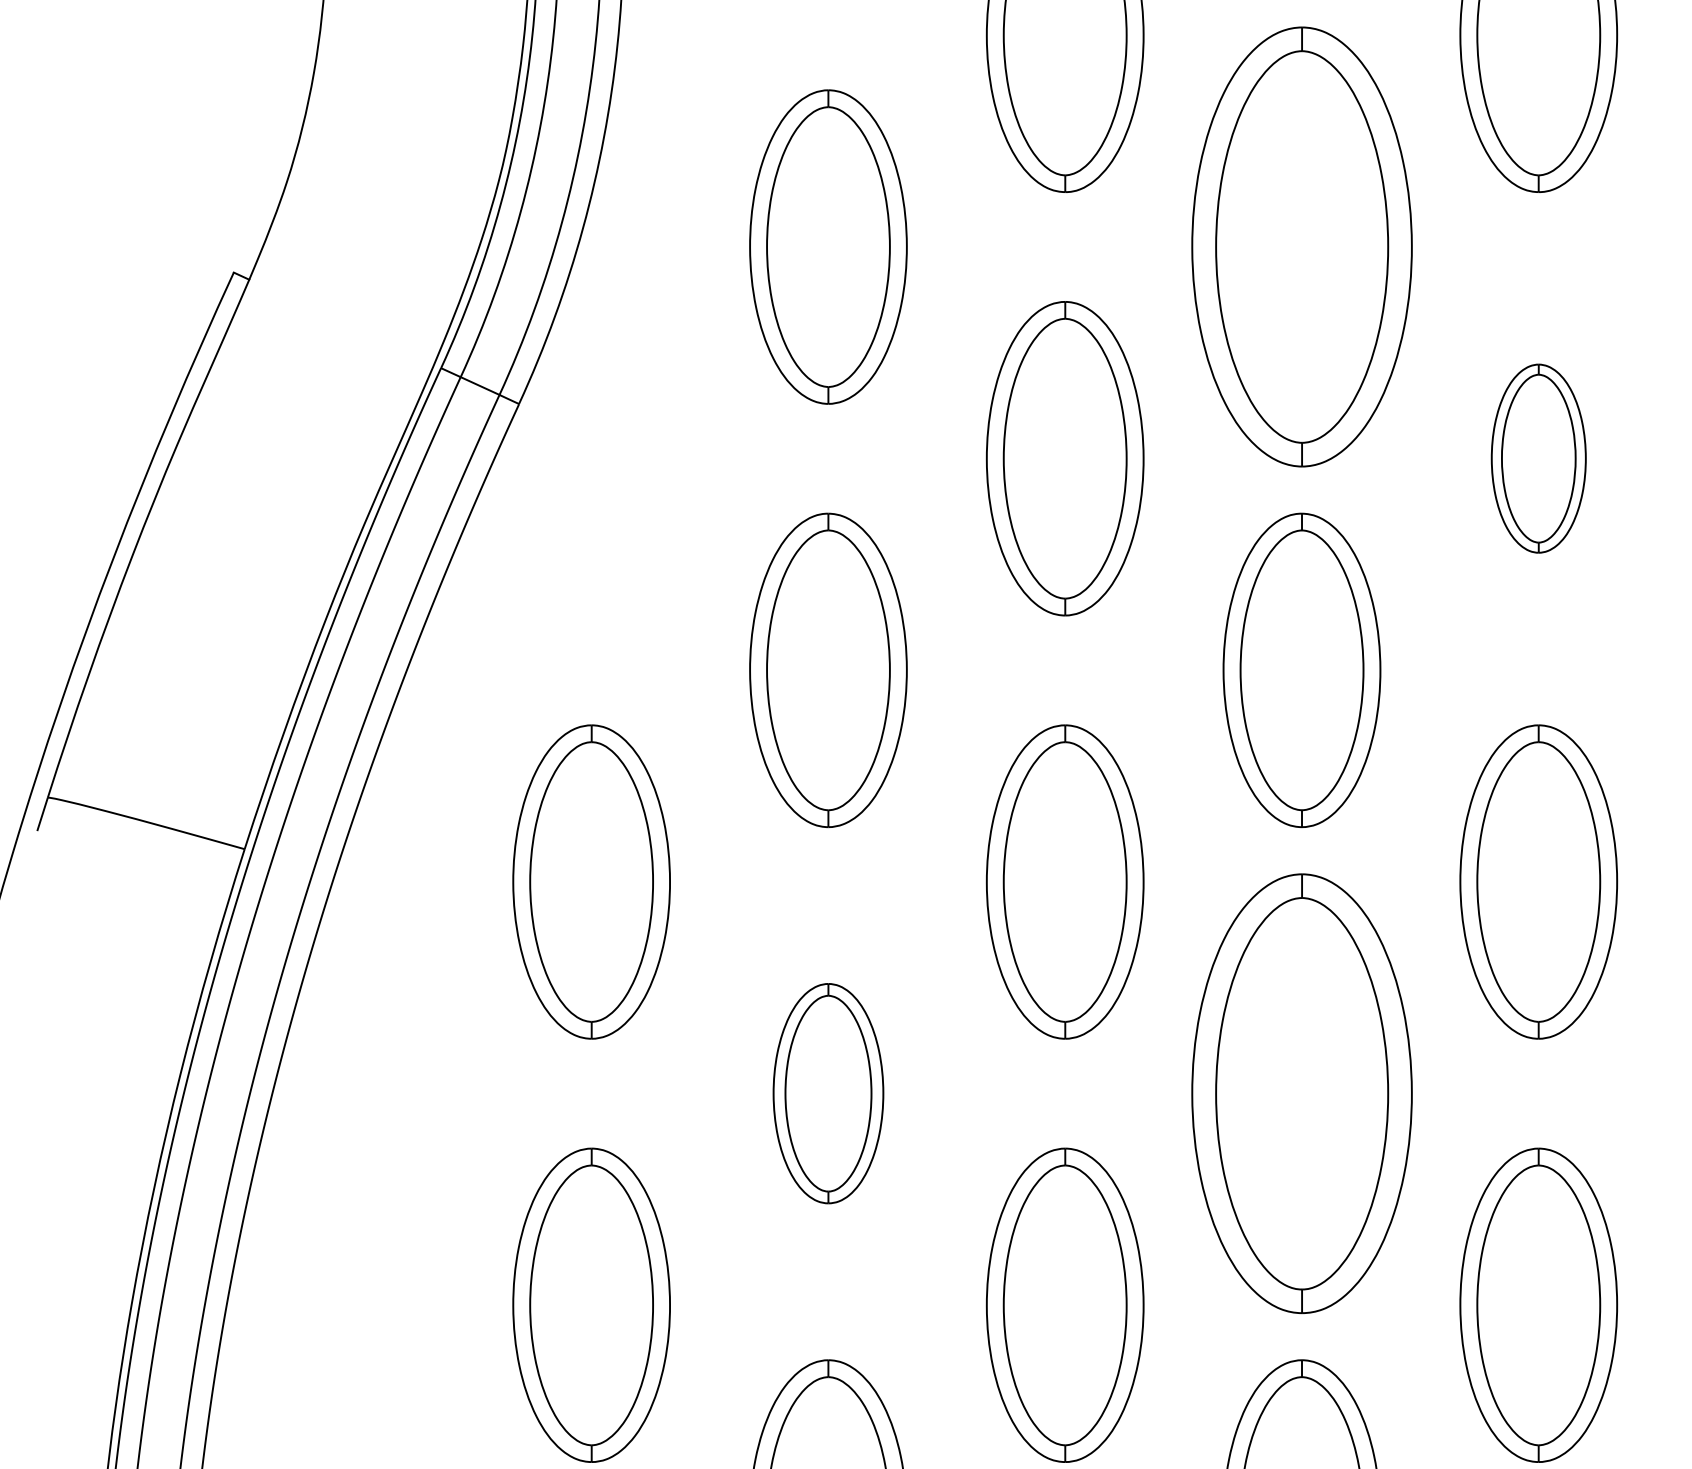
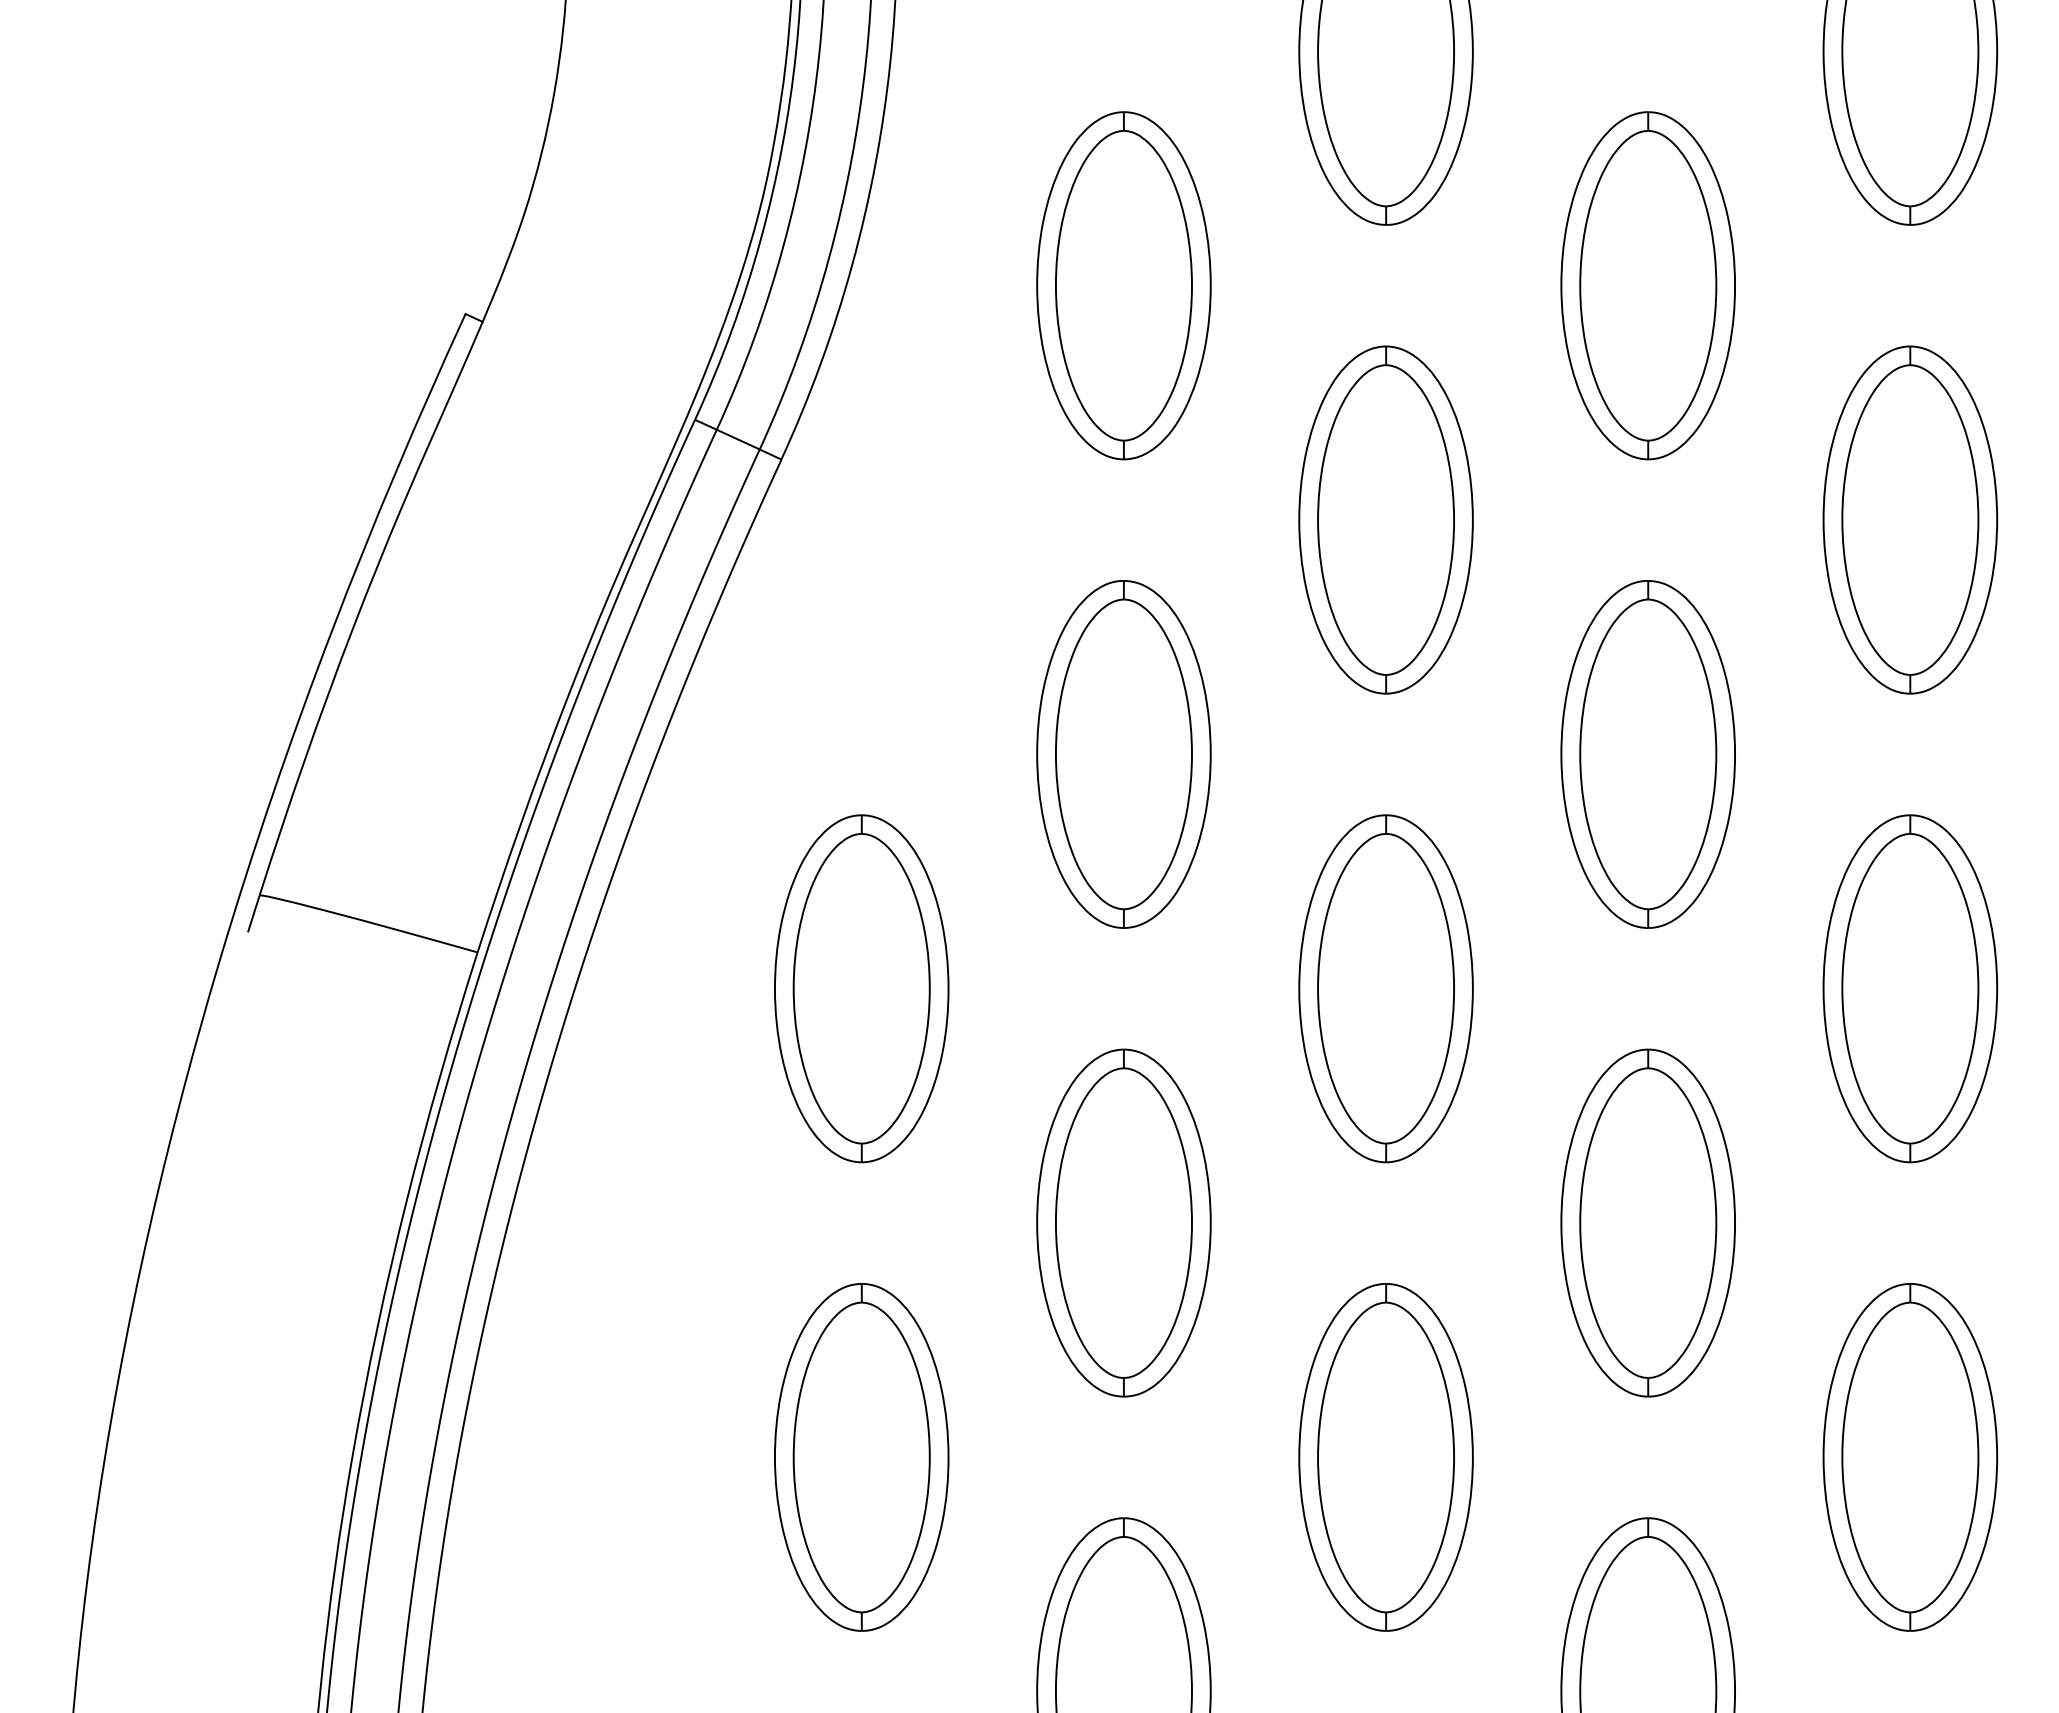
part: (1301, 246) -> (1647, 285), size x0.71
part: (1538, 458) -> (1910, 519), size x1.67
part: (828, 1093) -> (1123, 1222), size x1.43
part: (1301, 1093) -> (1647, 1222), size x0.71

